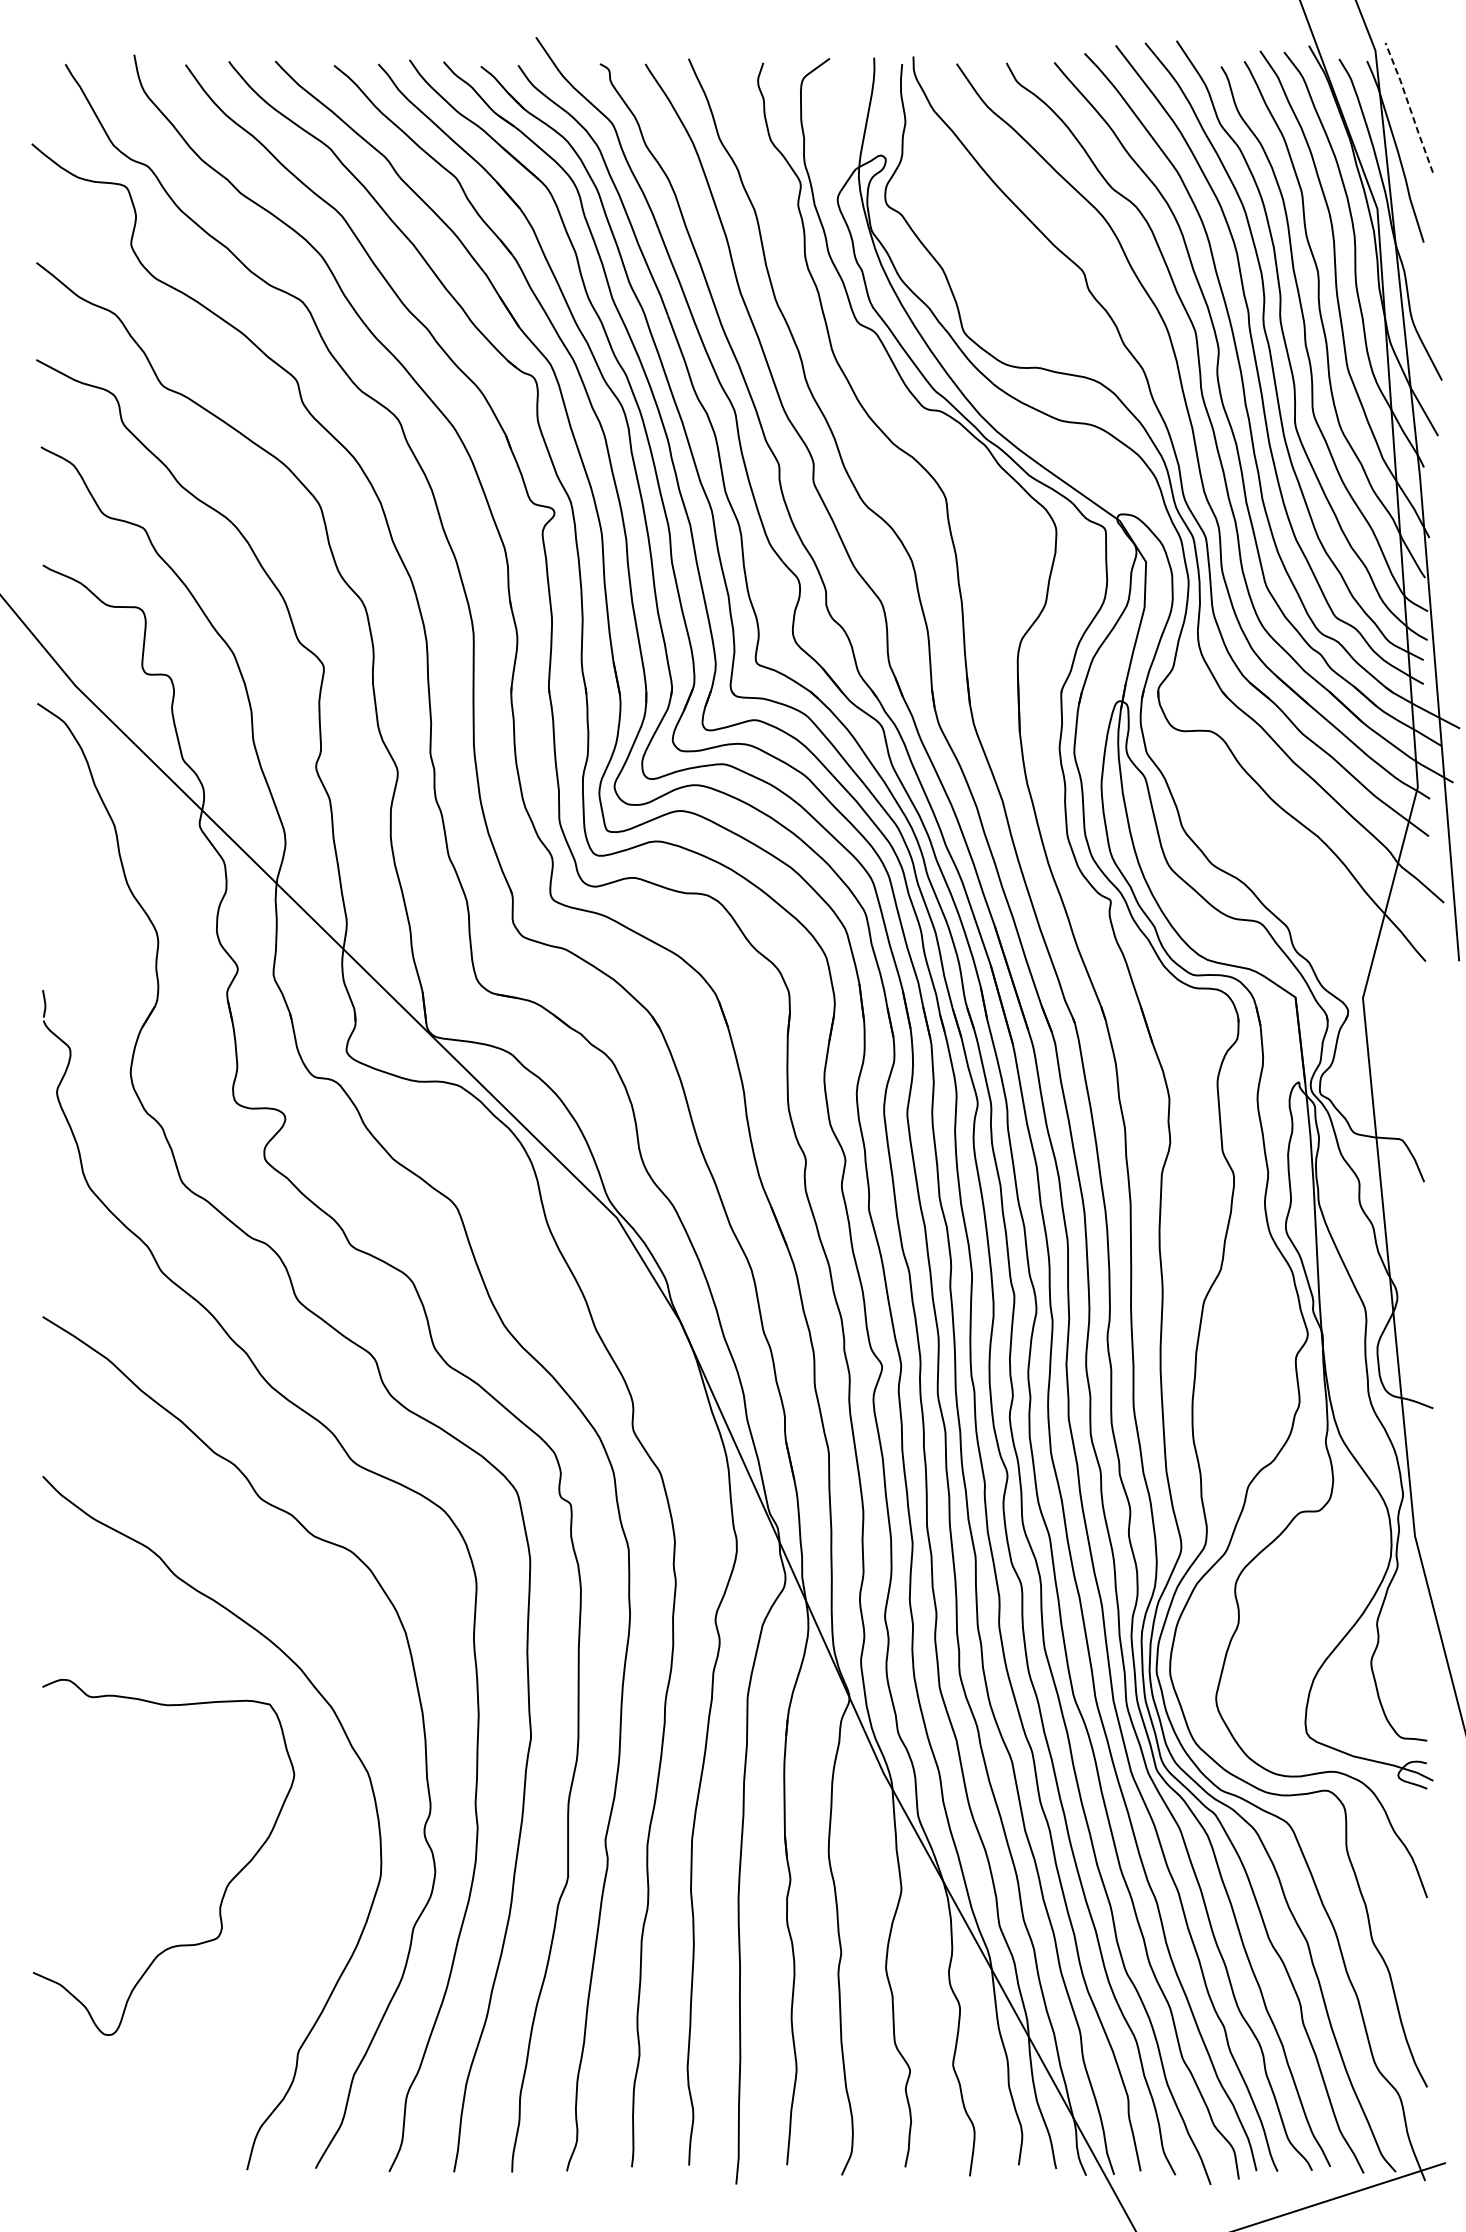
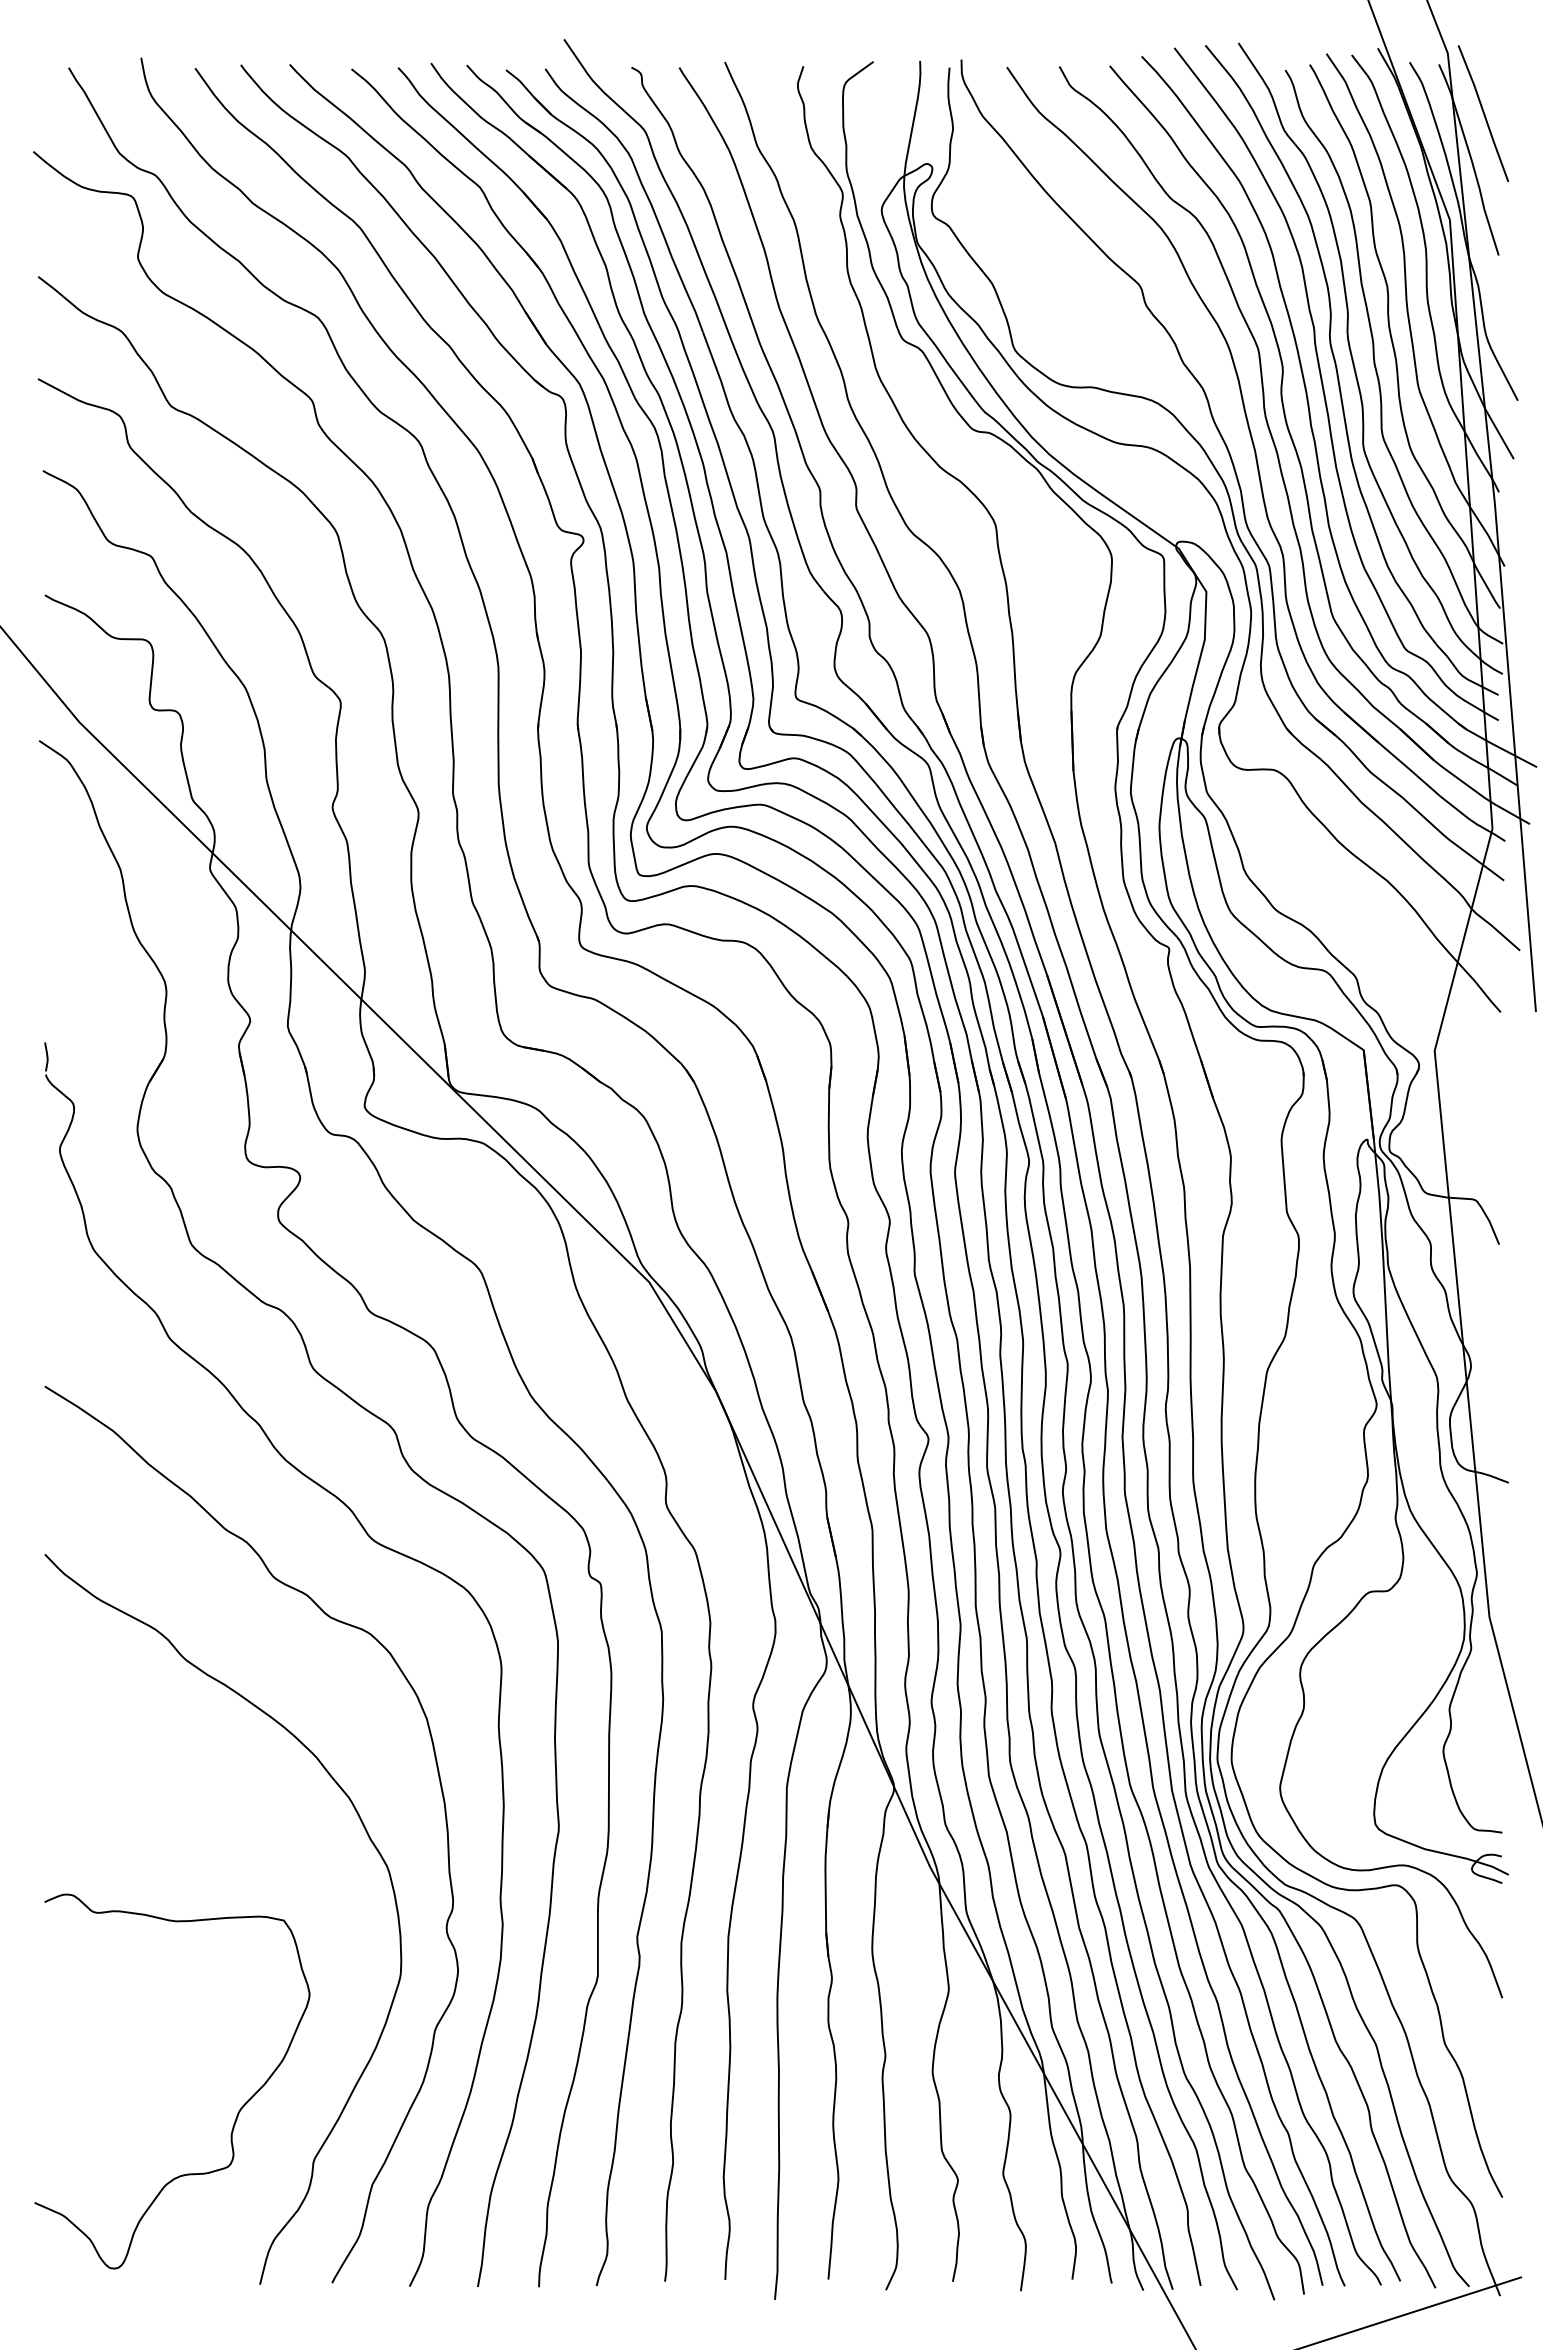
line: (1409, 107) -> (1483, 113), dashed -> solid
curve: (225, 1886) -> (237, 2112), moved

